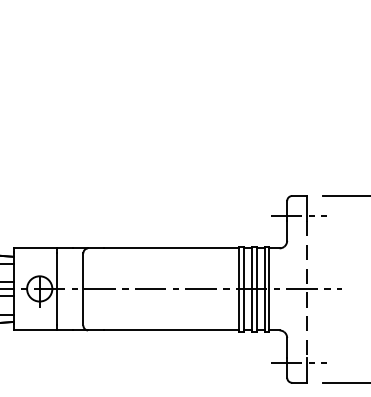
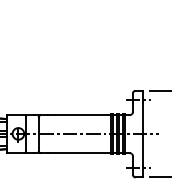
line: (307, 290) -> (142, 134), dashed -> solid

